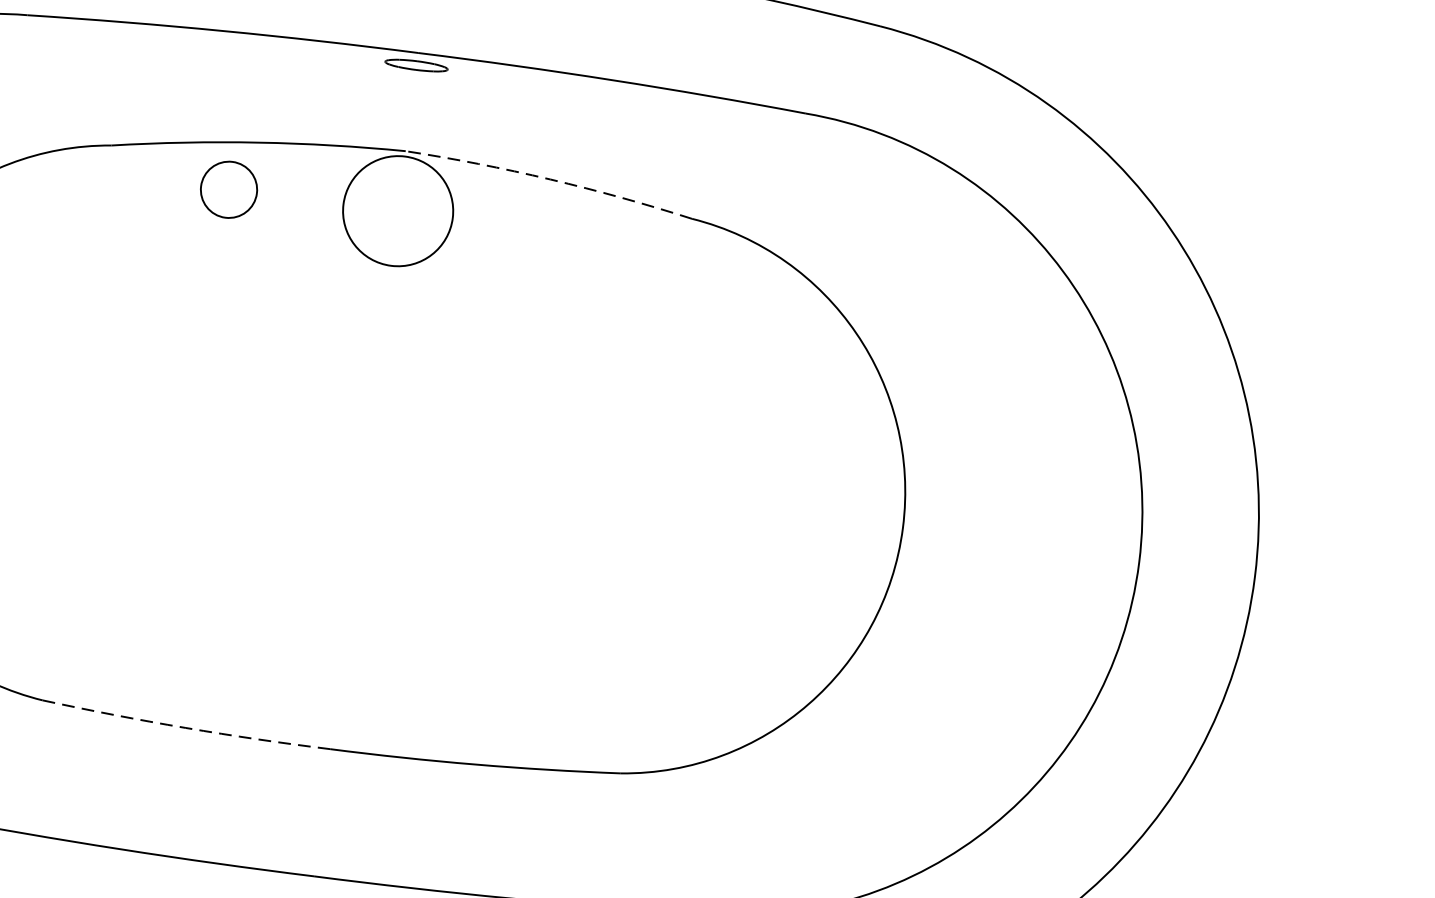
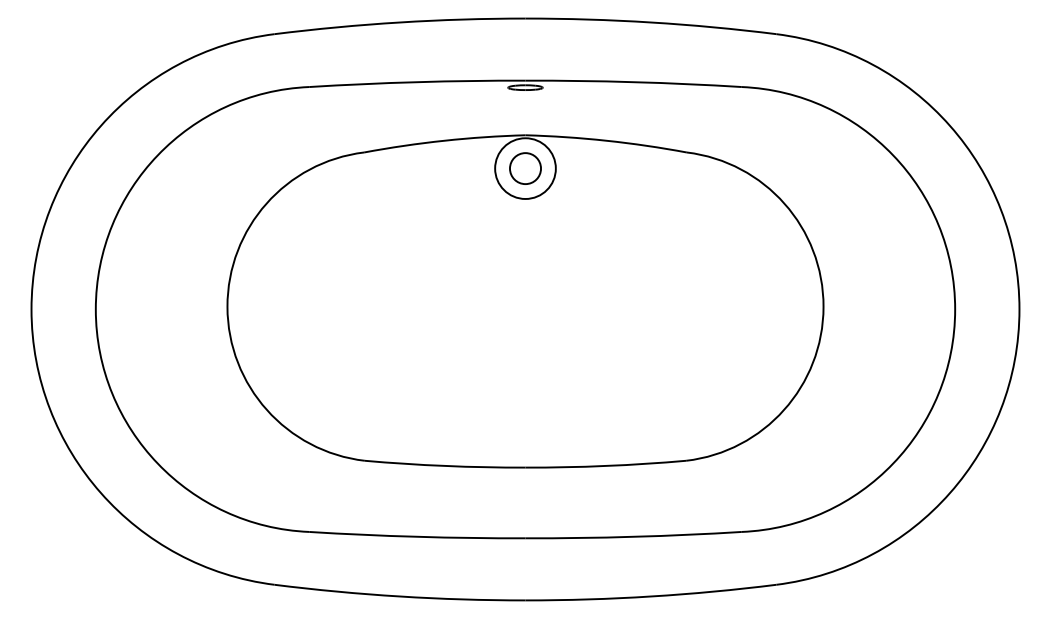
arc: (550, 179) -> (606, 140), dashed -> solid
circle: (229, 189) -> (525, 168), moved
arc: (186, 727) -> (445, 465), dashed -> solid

